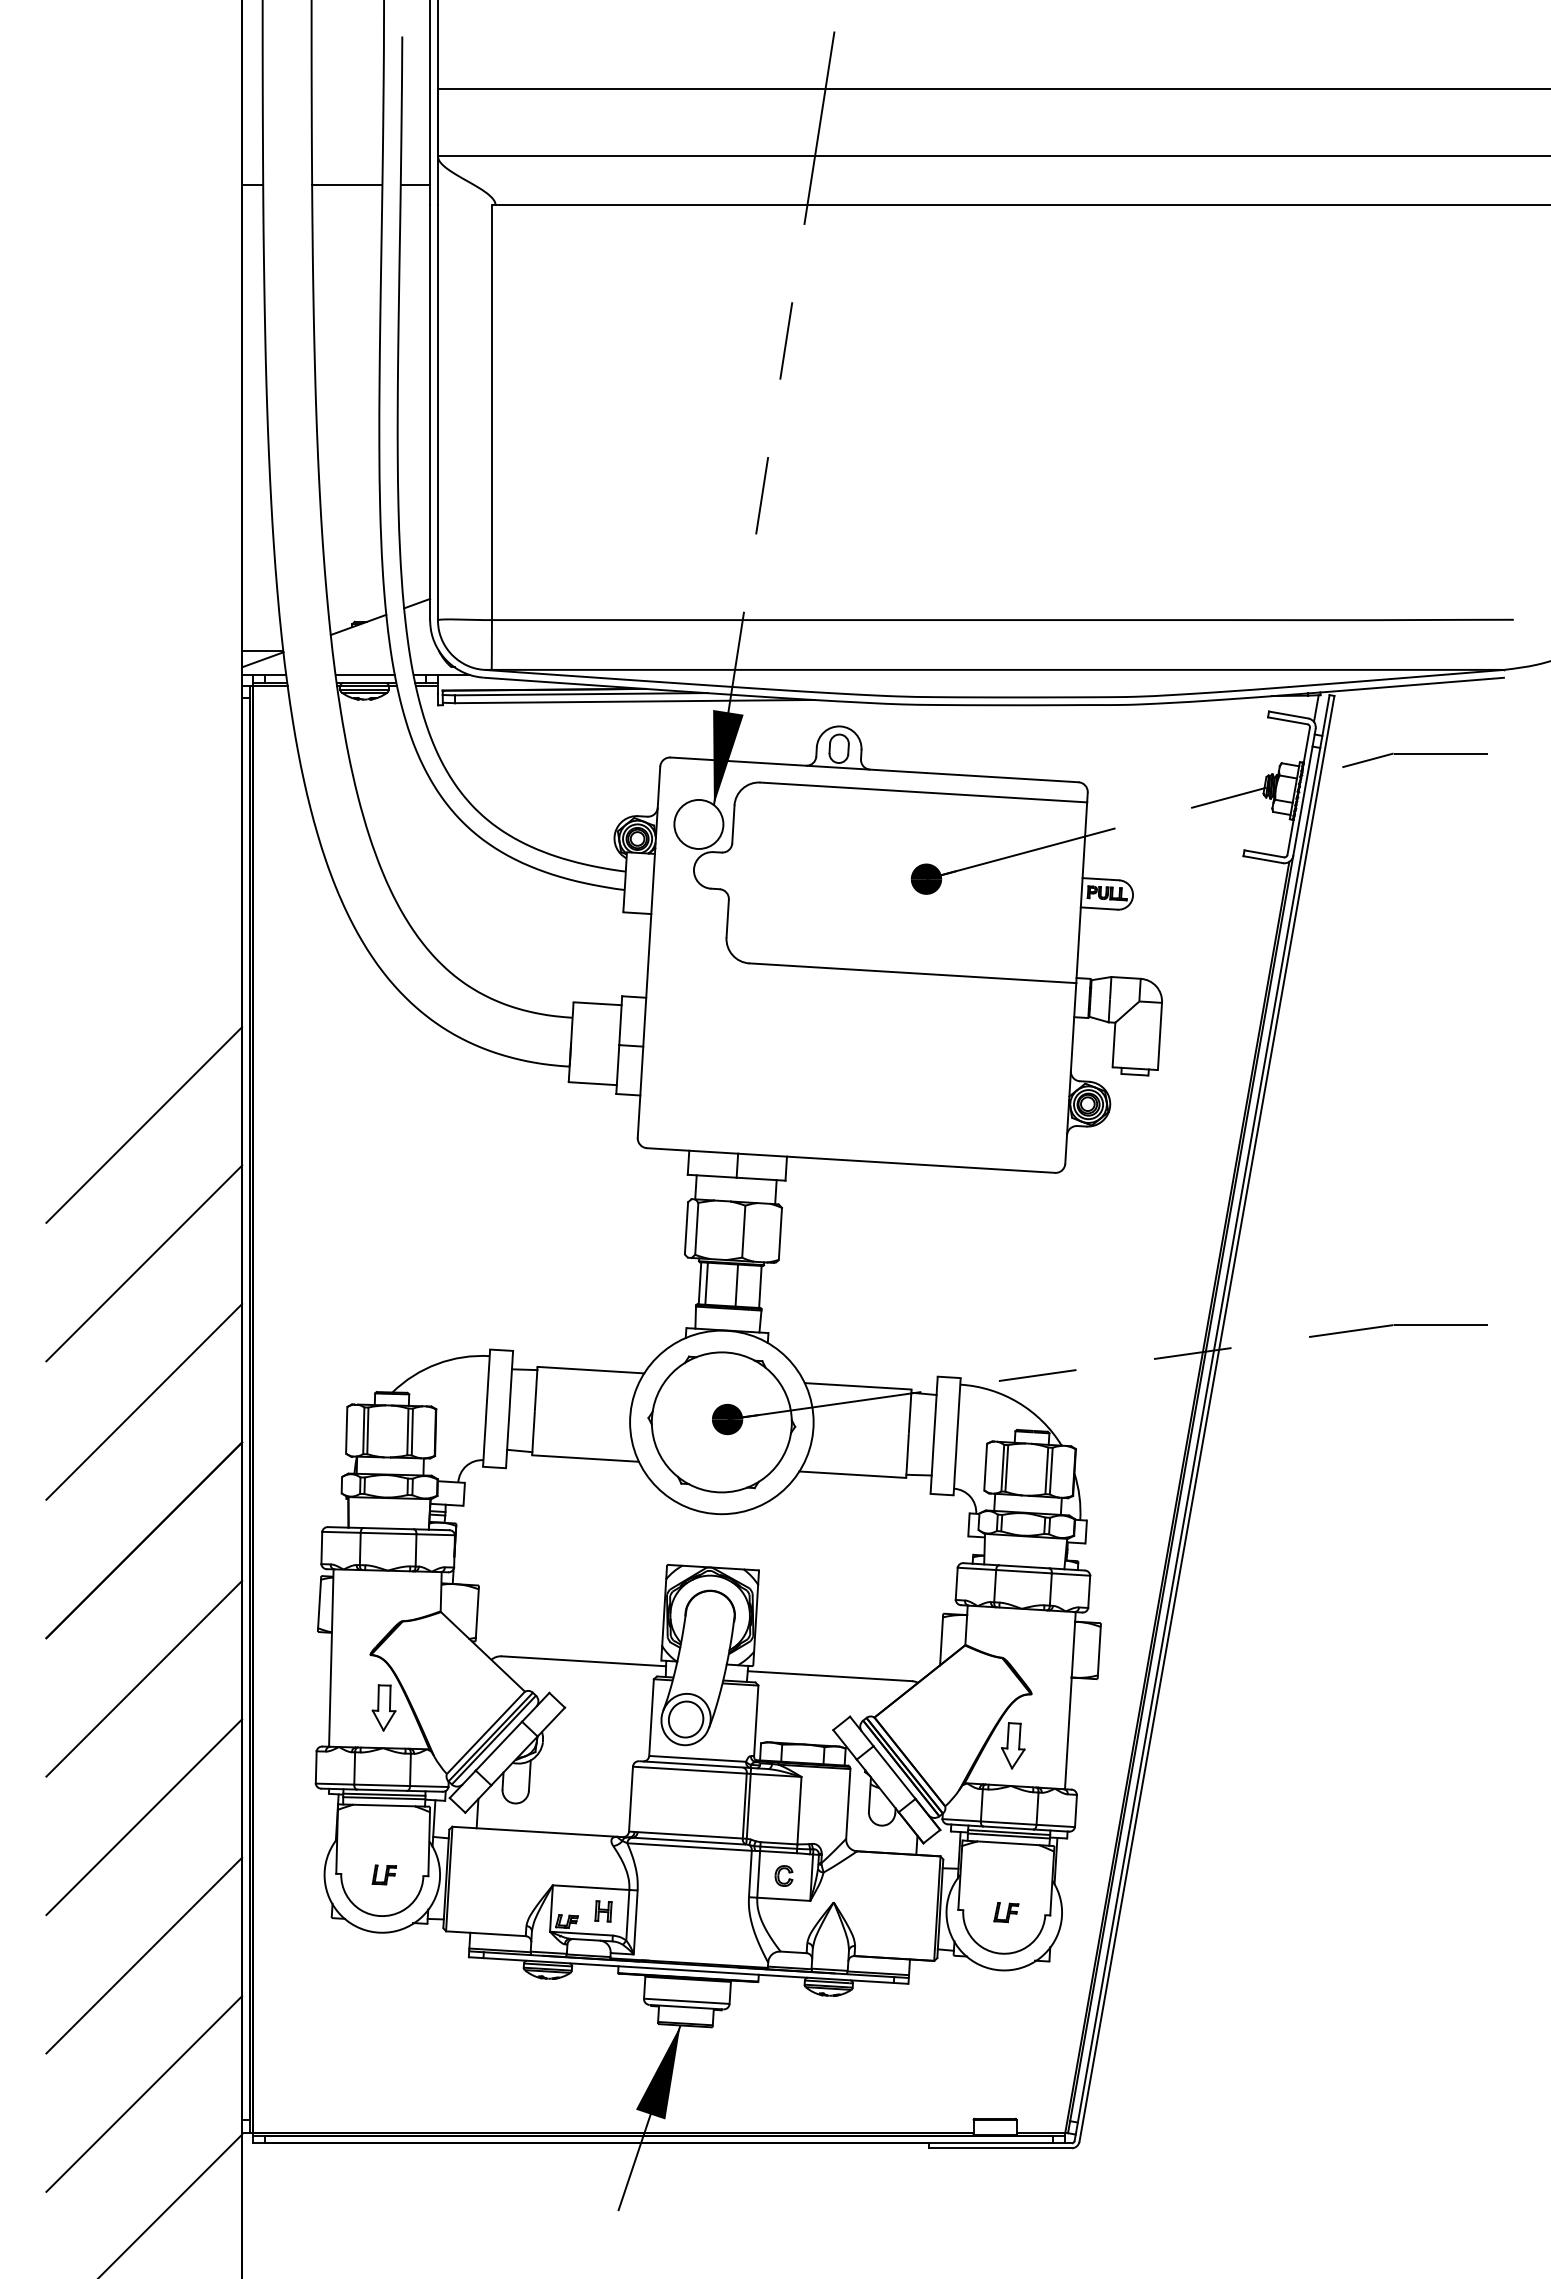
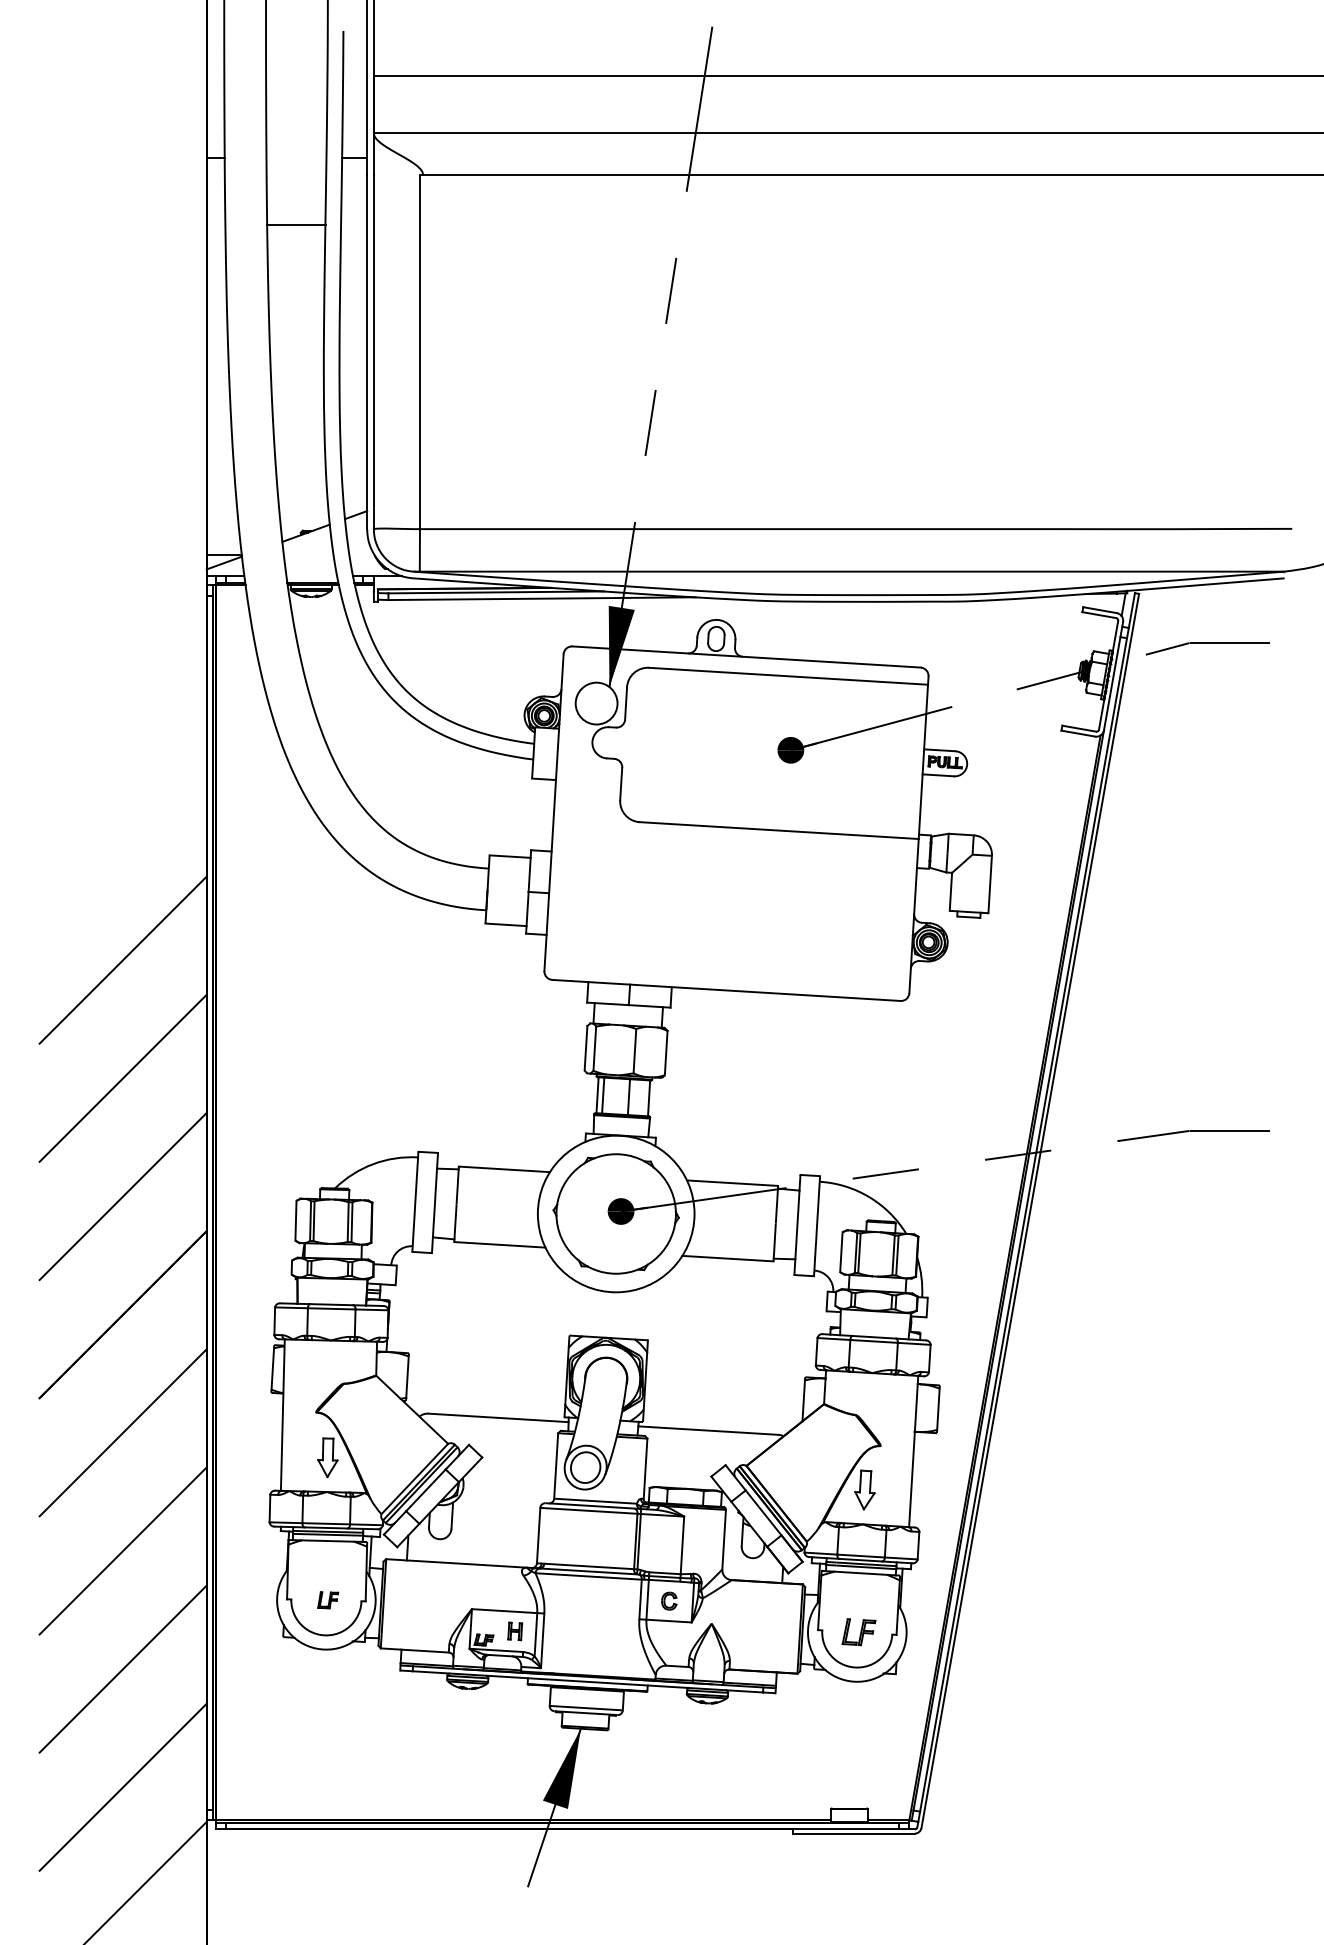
line: (347, 185) -> (296, 225), moved
line: (364, 675) -> (311, 576), removed
part: (1006, 1912) -> (859, 1632), size x1.6

